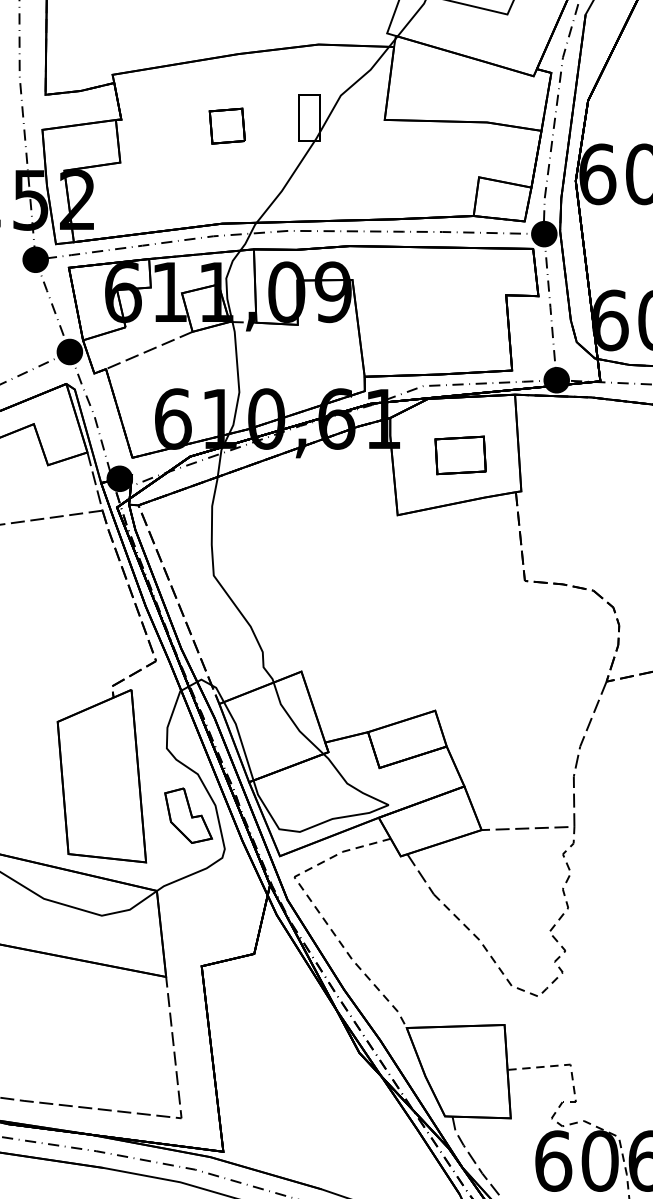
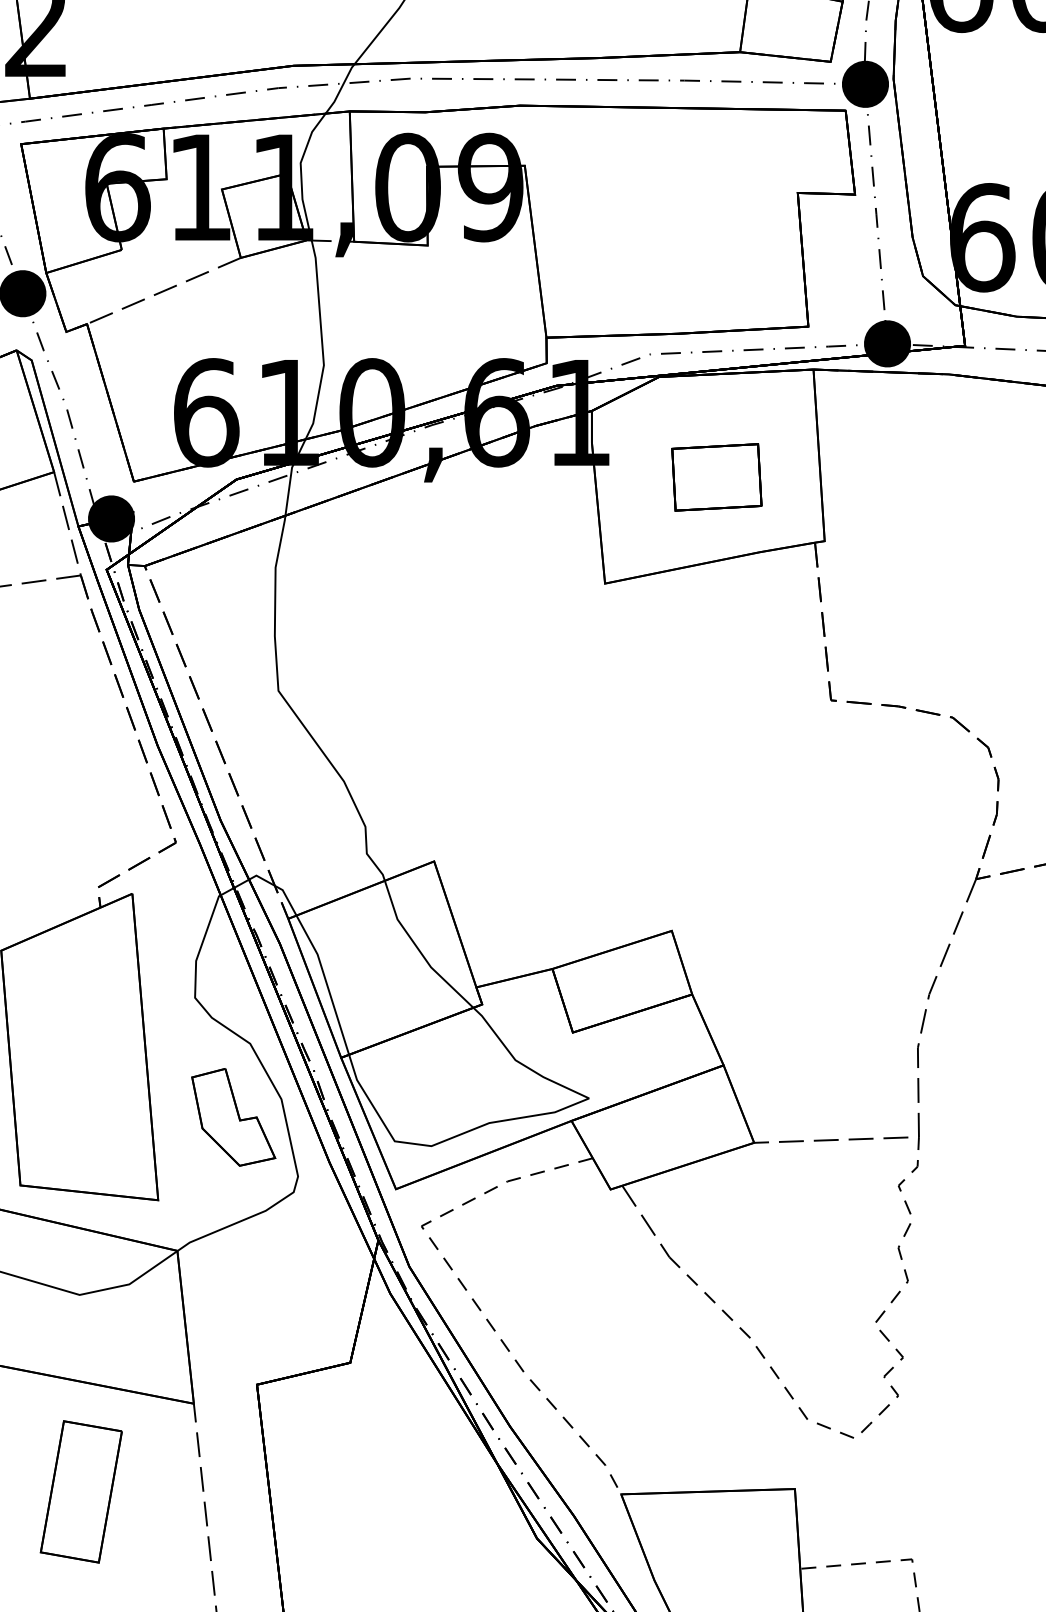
part: (102, 1026) -> (80, 1491), added

